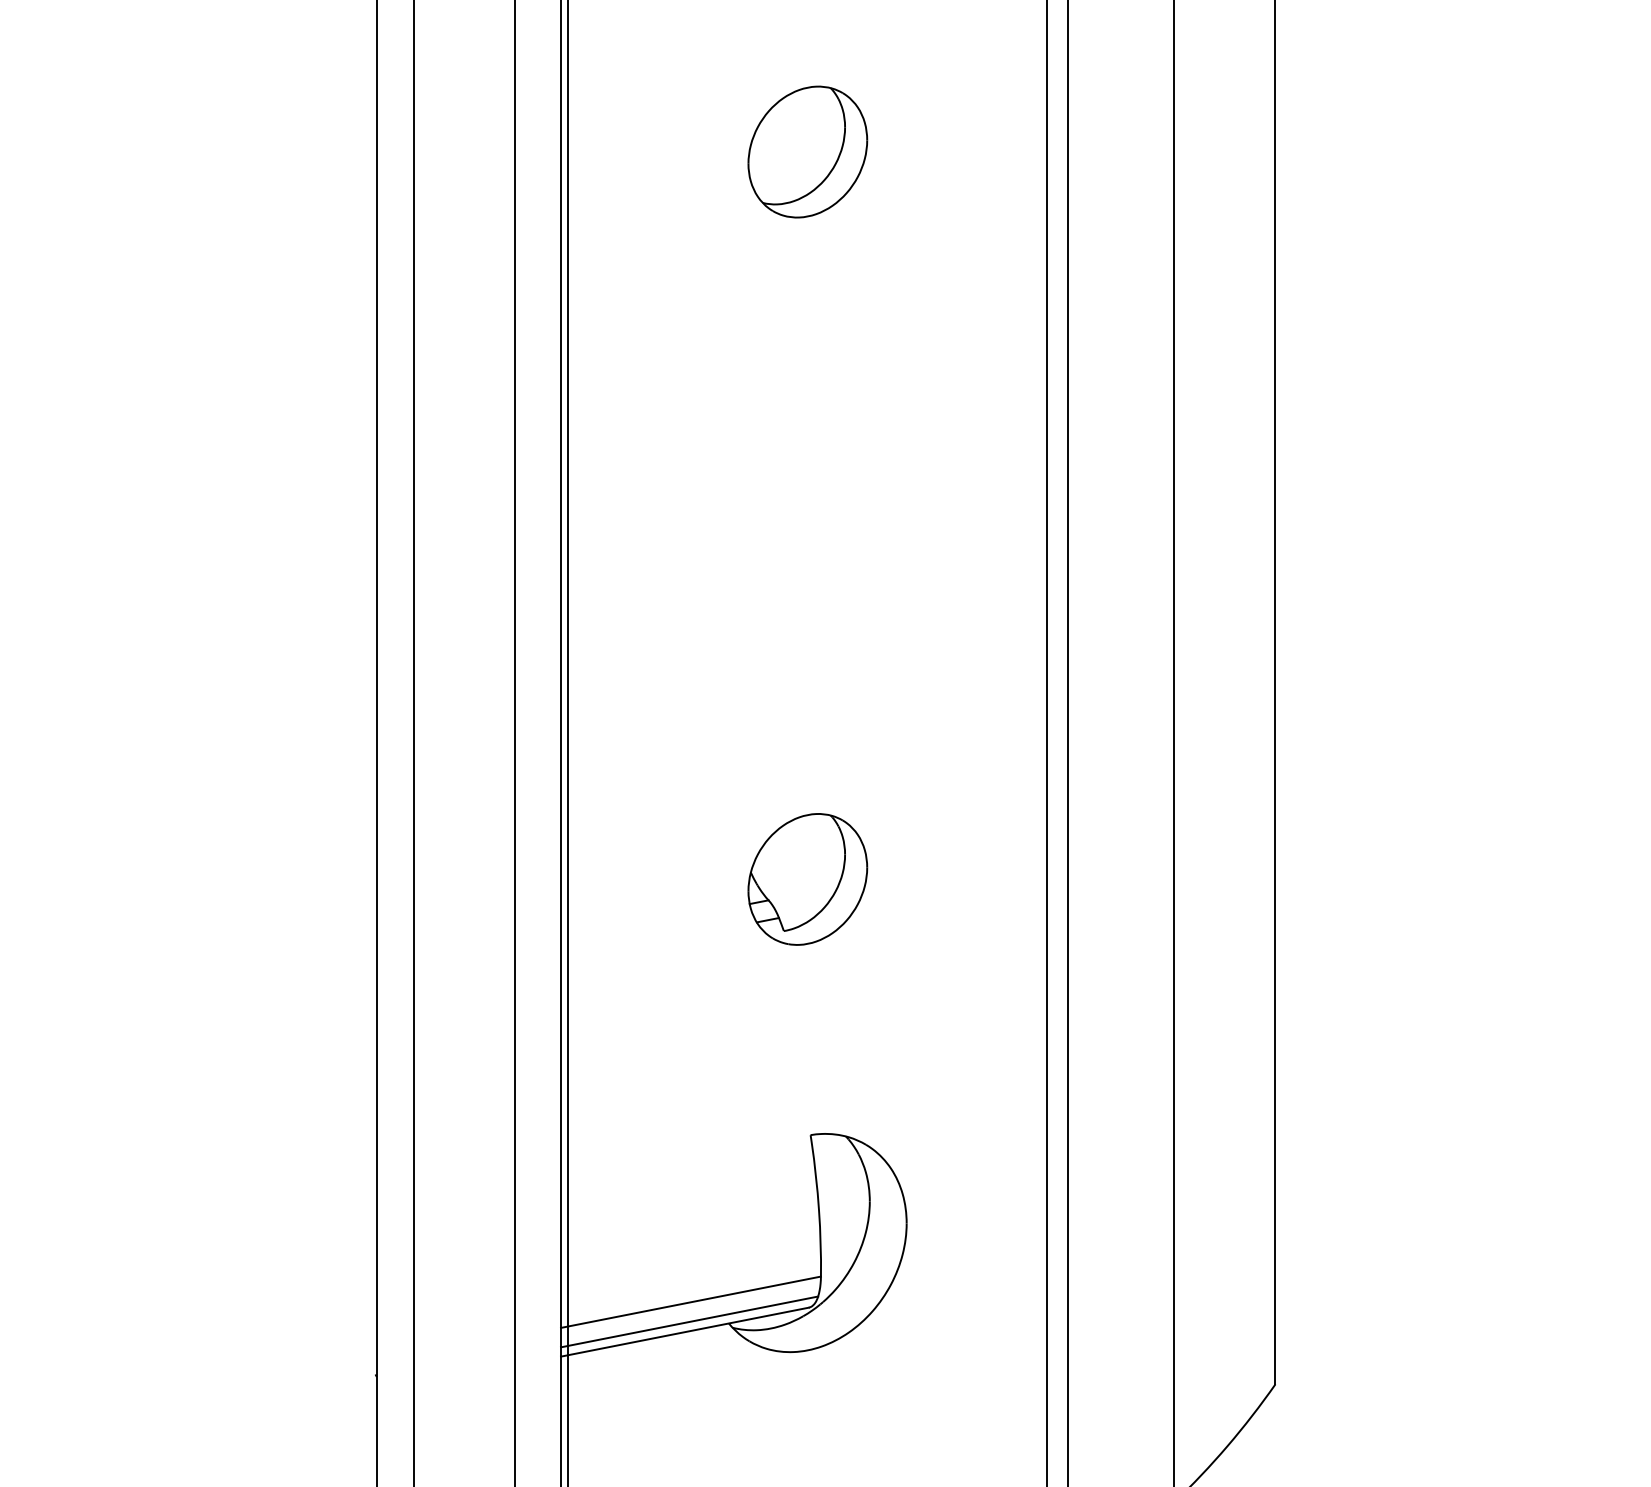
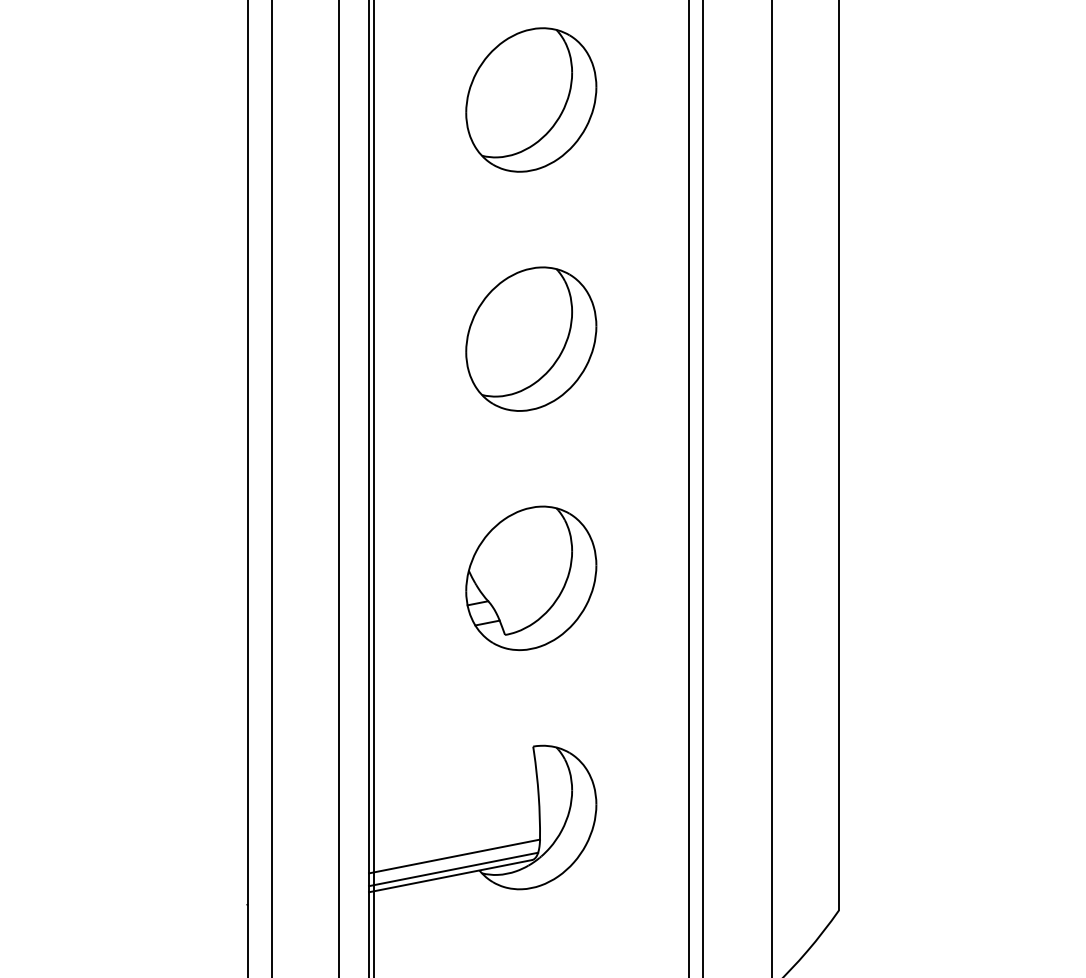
part: (808, 151) -> (531, 99), size x1.67
part: (808, 514) -> (531, 338), added
part: (808, 879) -> (531, 578), size x1.67

